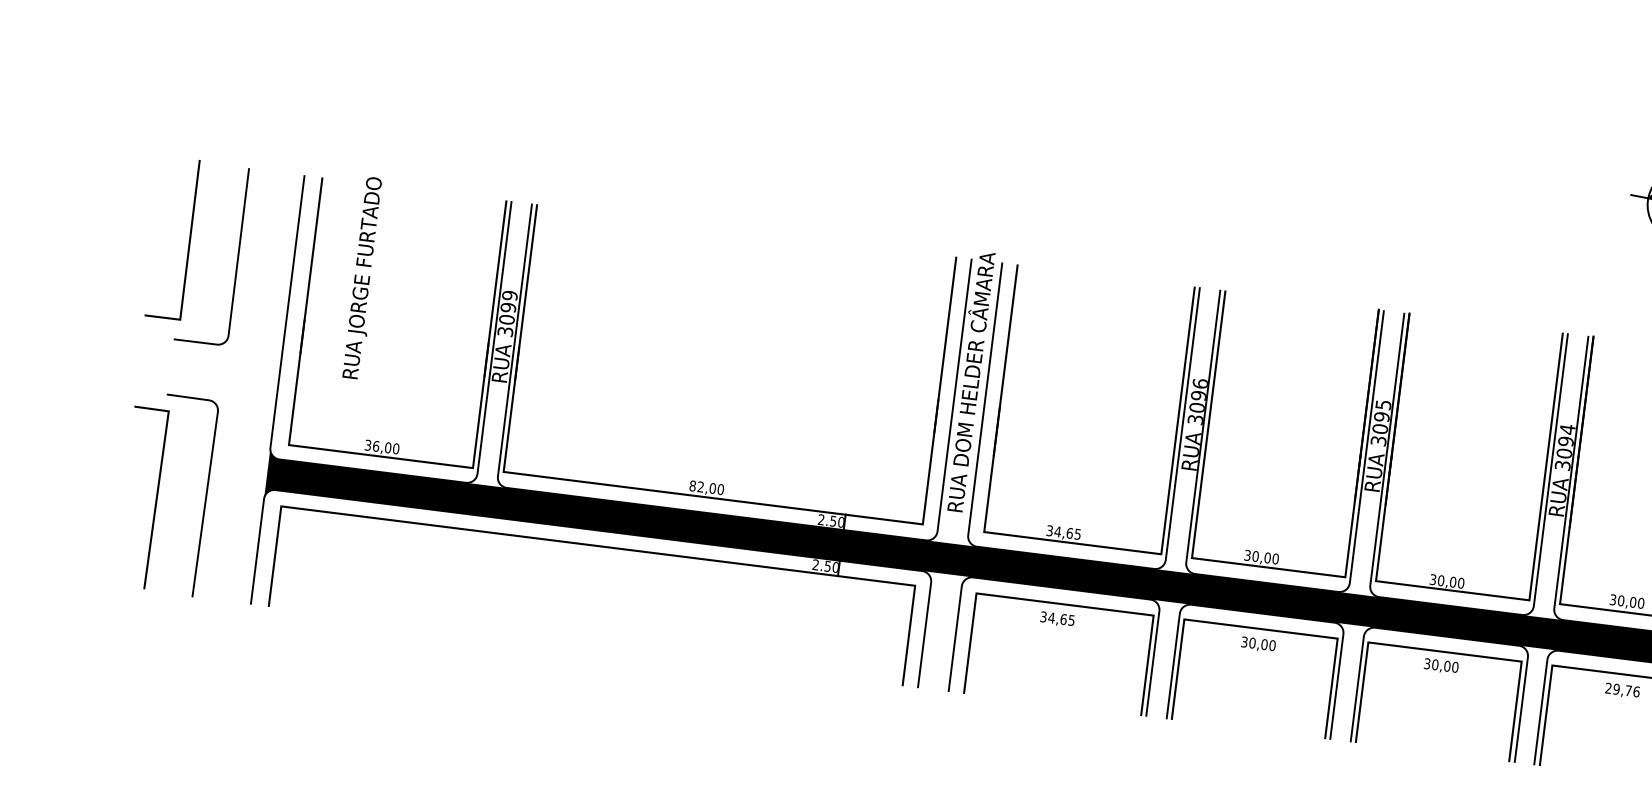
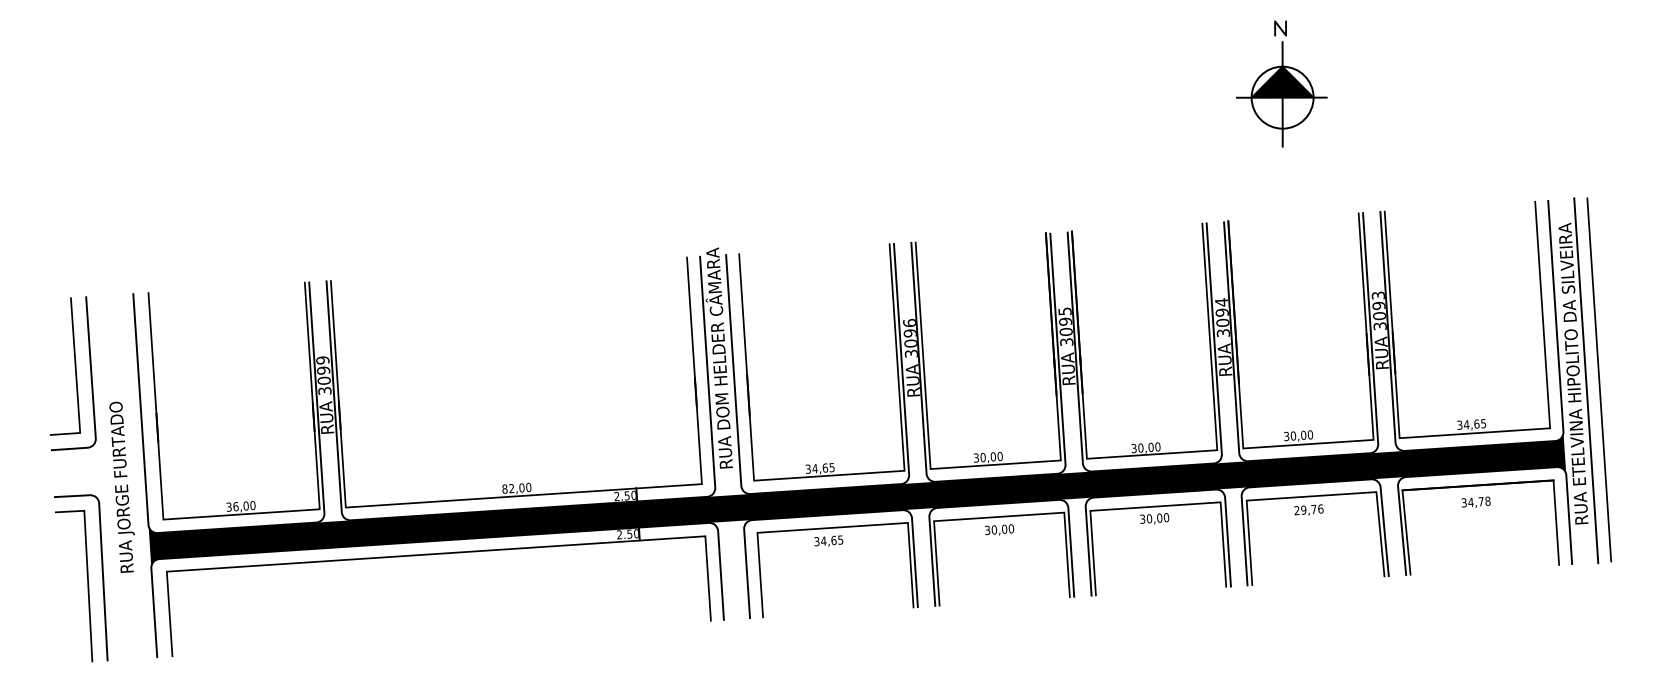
line: (188, 241) -> (74, 366), moved
text: (362, 277) -> (121, 486), moved
line: (155, 500) -> (87, 586), moved

